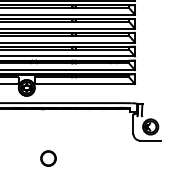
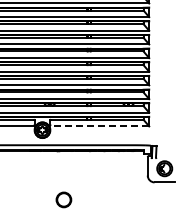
line: (84, 84) -> (99, 126), solid -> dashed

